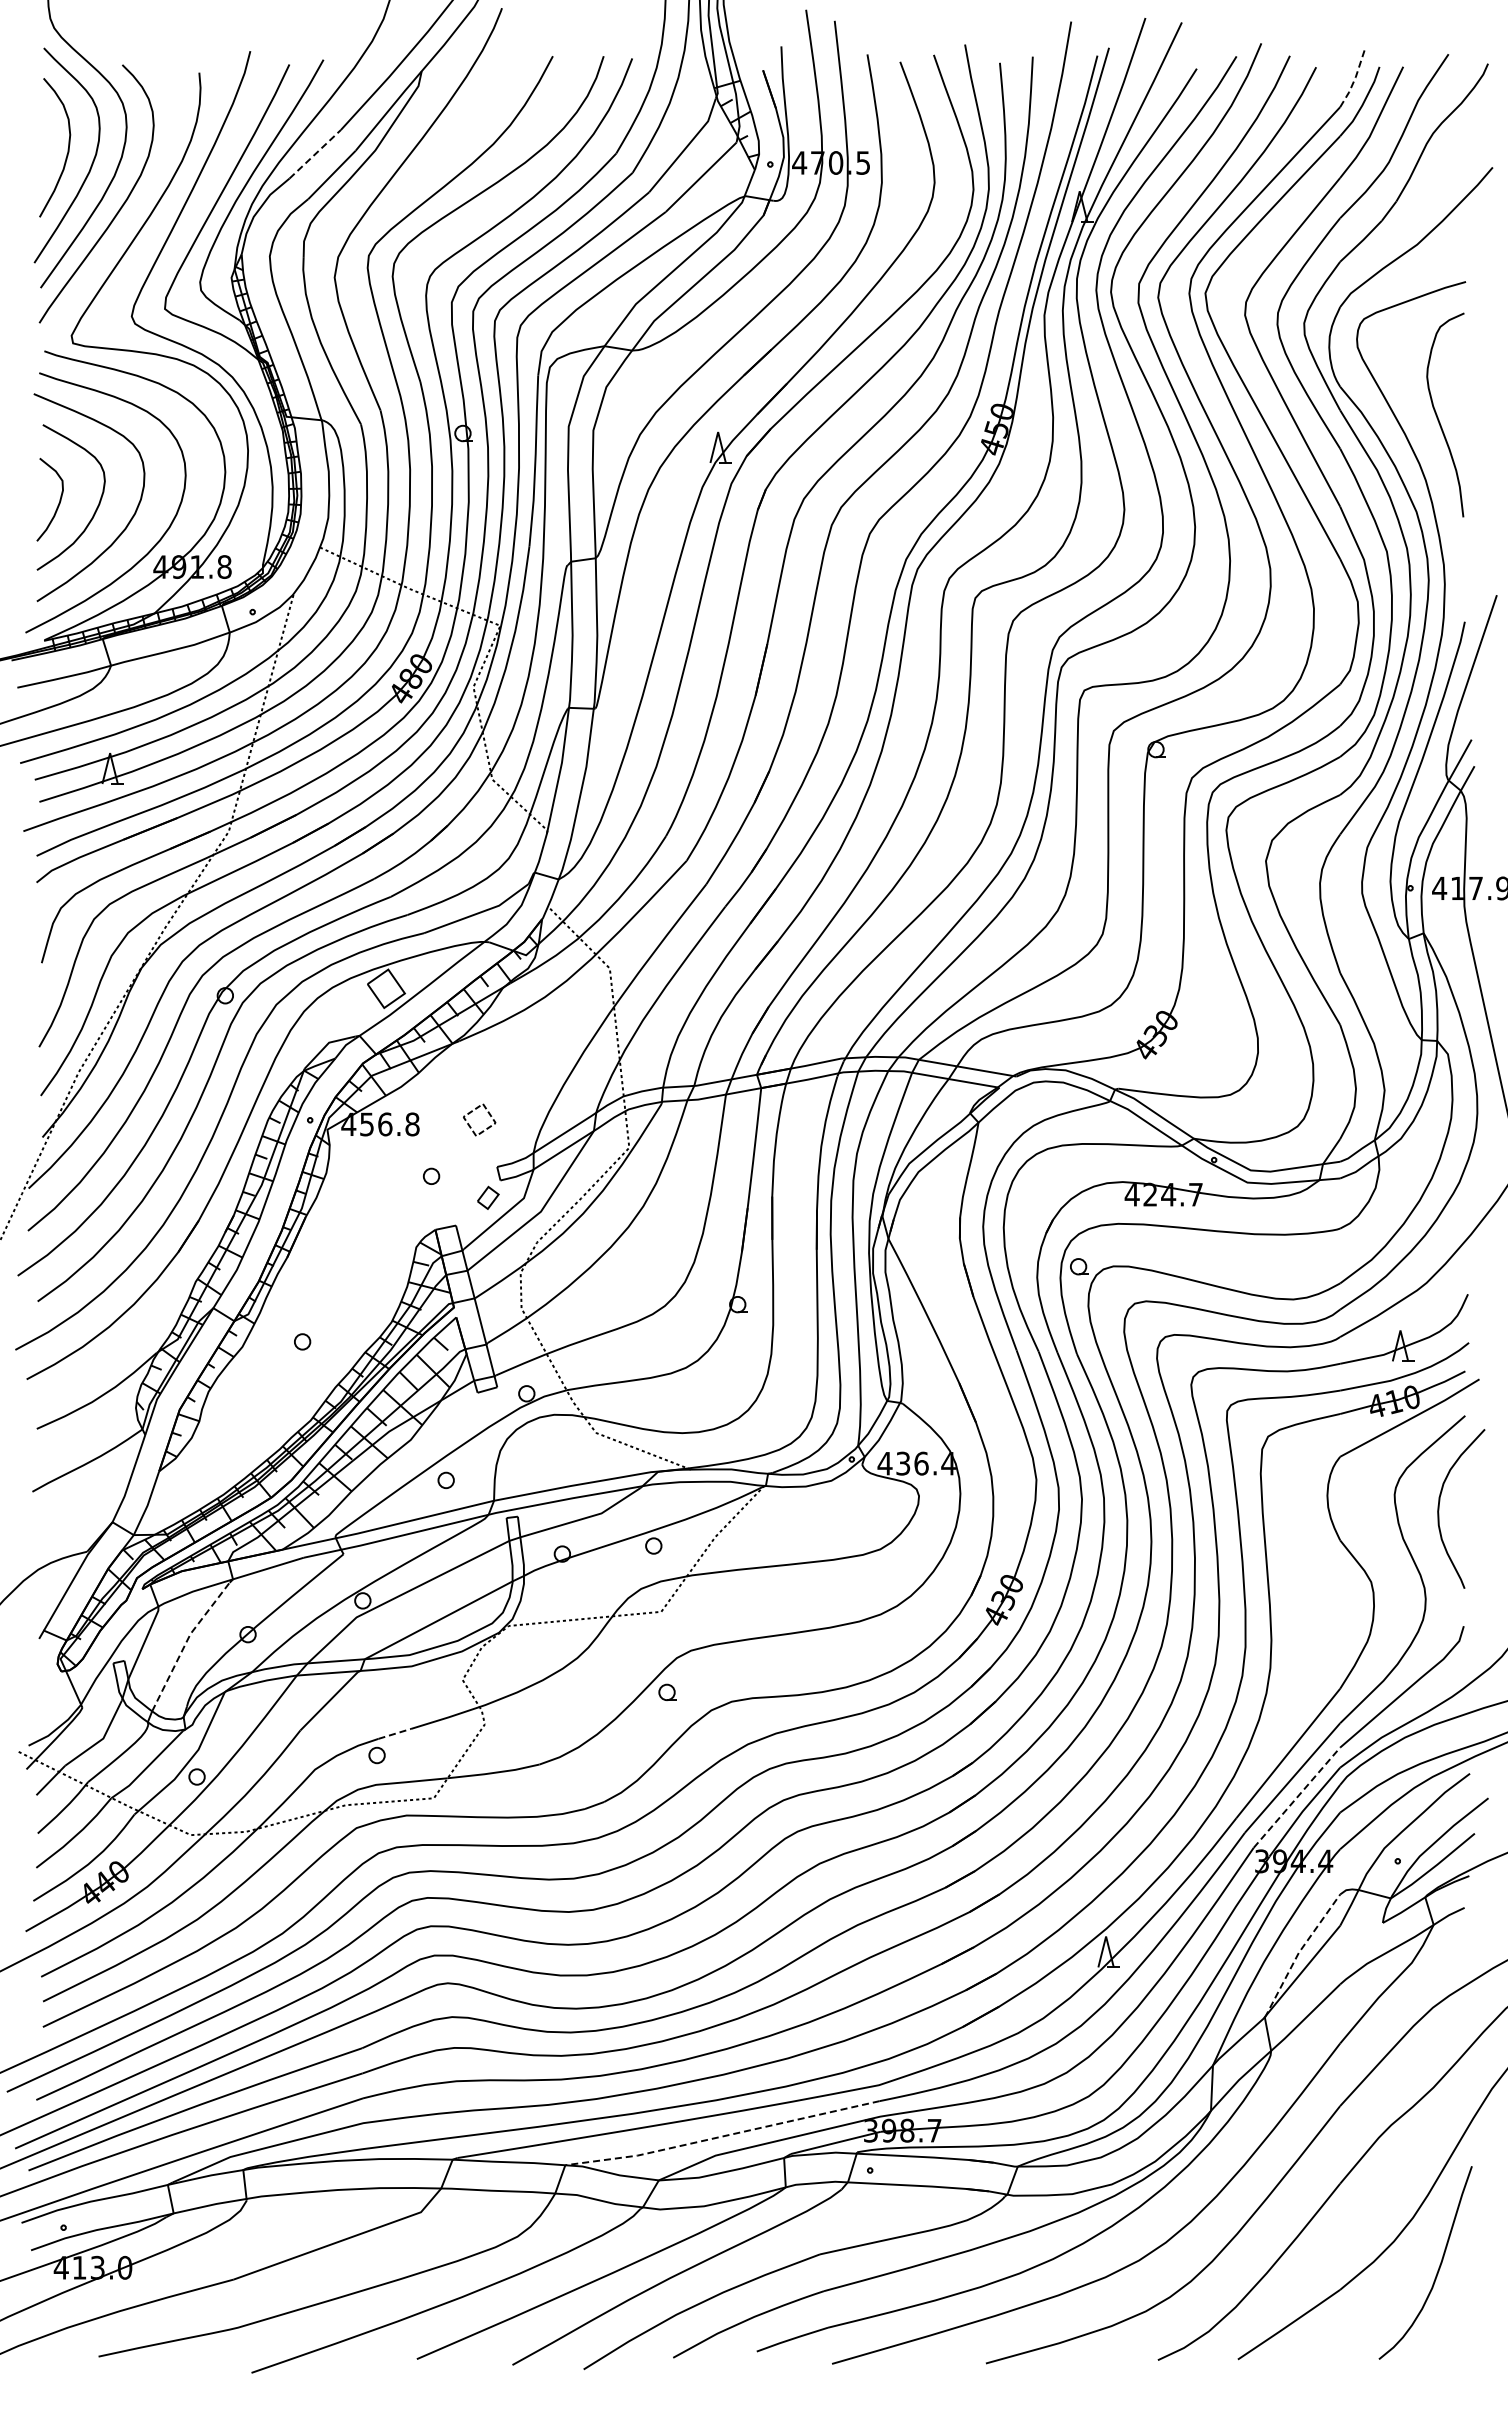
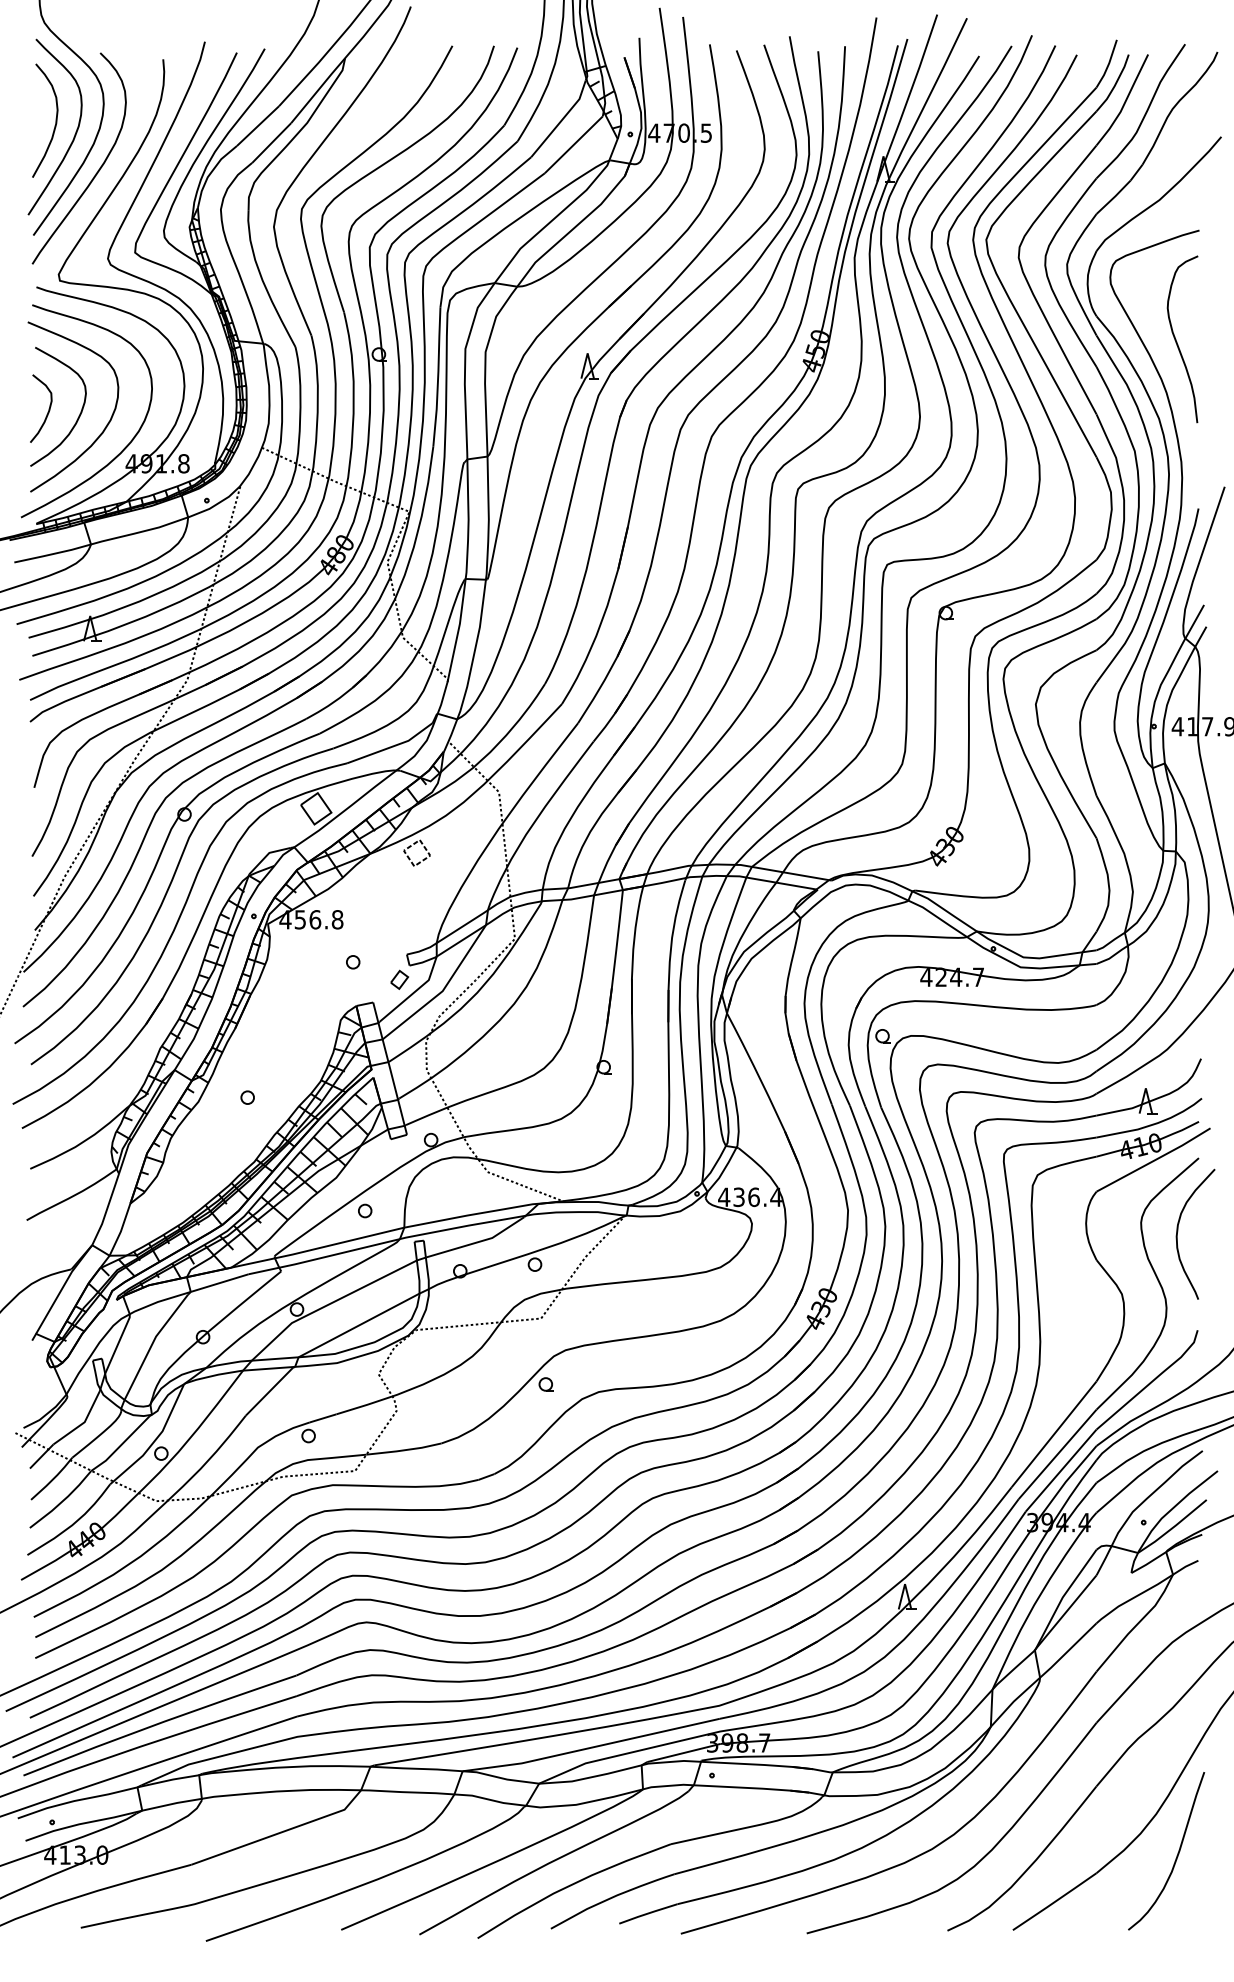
line: (1354, 79) -> (1108, 64), dashed -> solid
line: (315, 153) -> (258, 125), dashed -> solid
part: (472, 1112) -> (411, 847), moved
line: (186, 1642) -> (152, 1343), dashed -> solid
line: (395, 1733) -> (323, 1418), dashed -> solid
line: (1297, 1797) -> (1061, 1470), dashed -> solid
line: (1298, 1953) -> (1062, 1598), dashed -> solid
line: (722, 2136) -> (591, 1747), dashed -> solid

